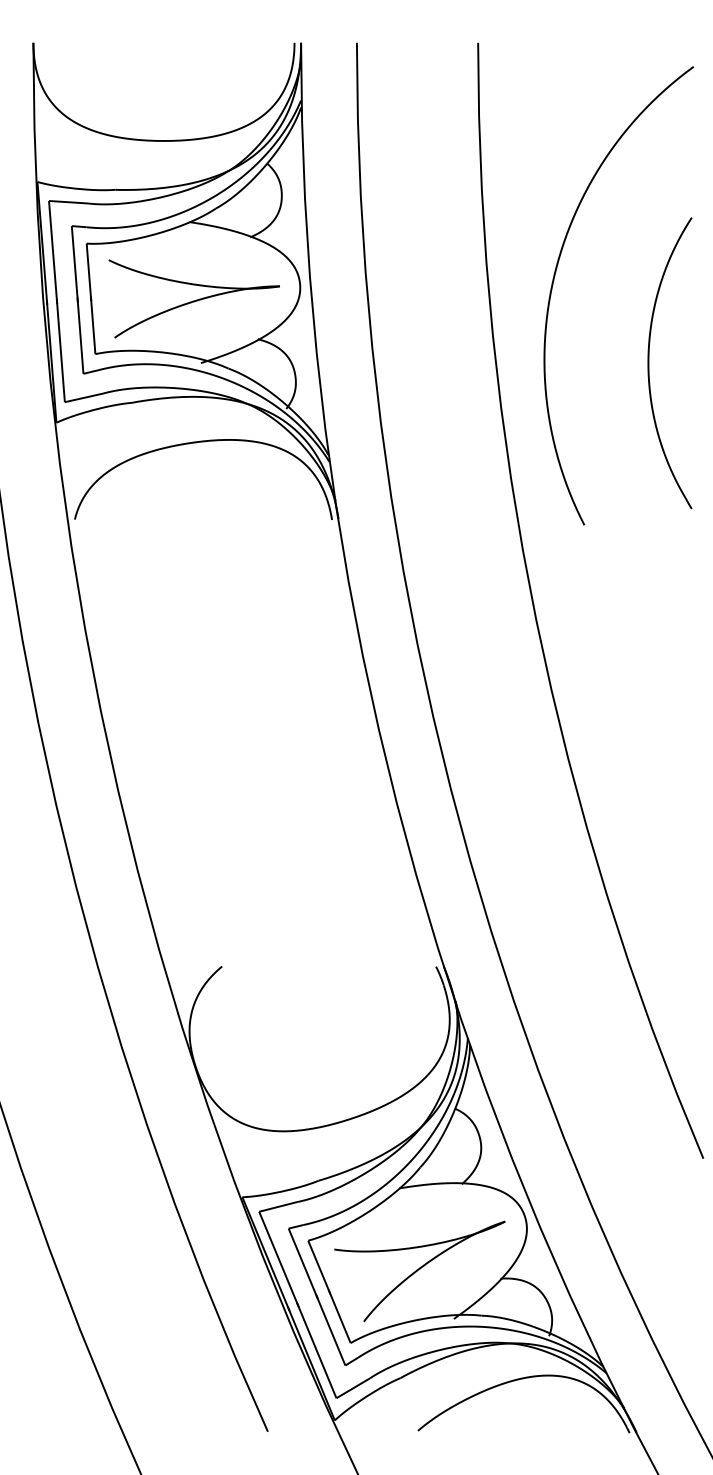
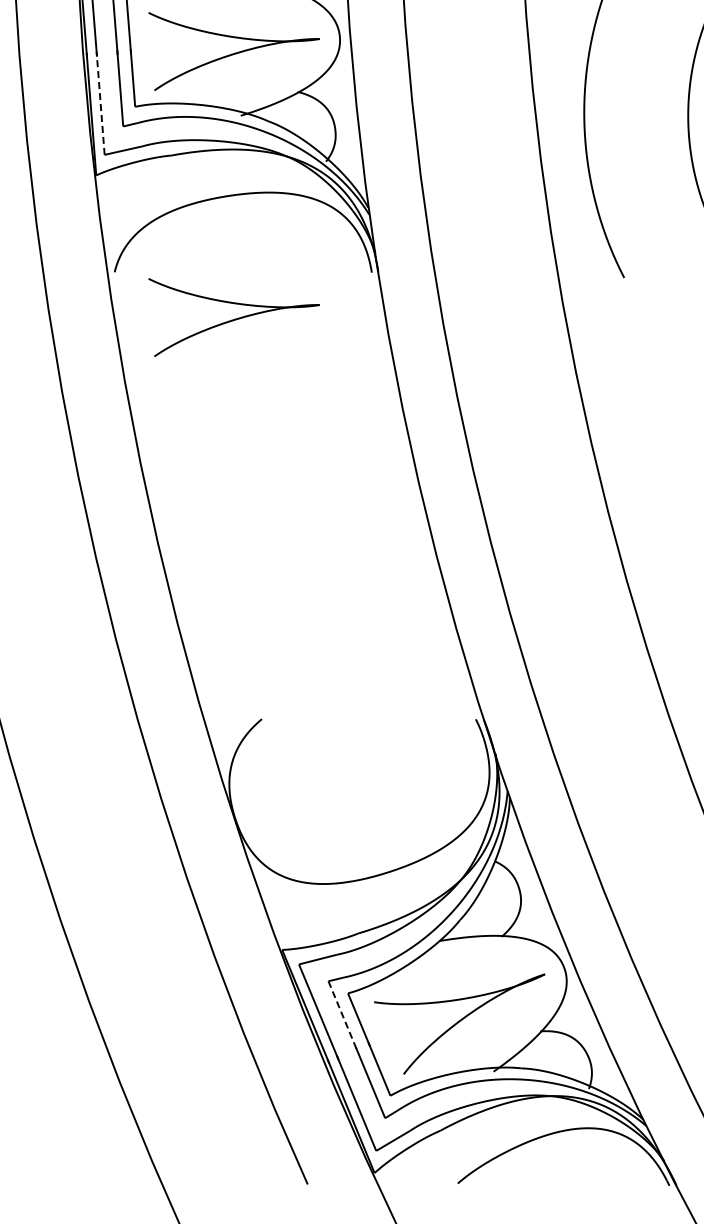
line: (60, 350) -> (100, 103), solid -> dashed
part: (193, 564) -> (233, 317), added
line: (303, 1264) -> (343, 1017), solid -> dashed

